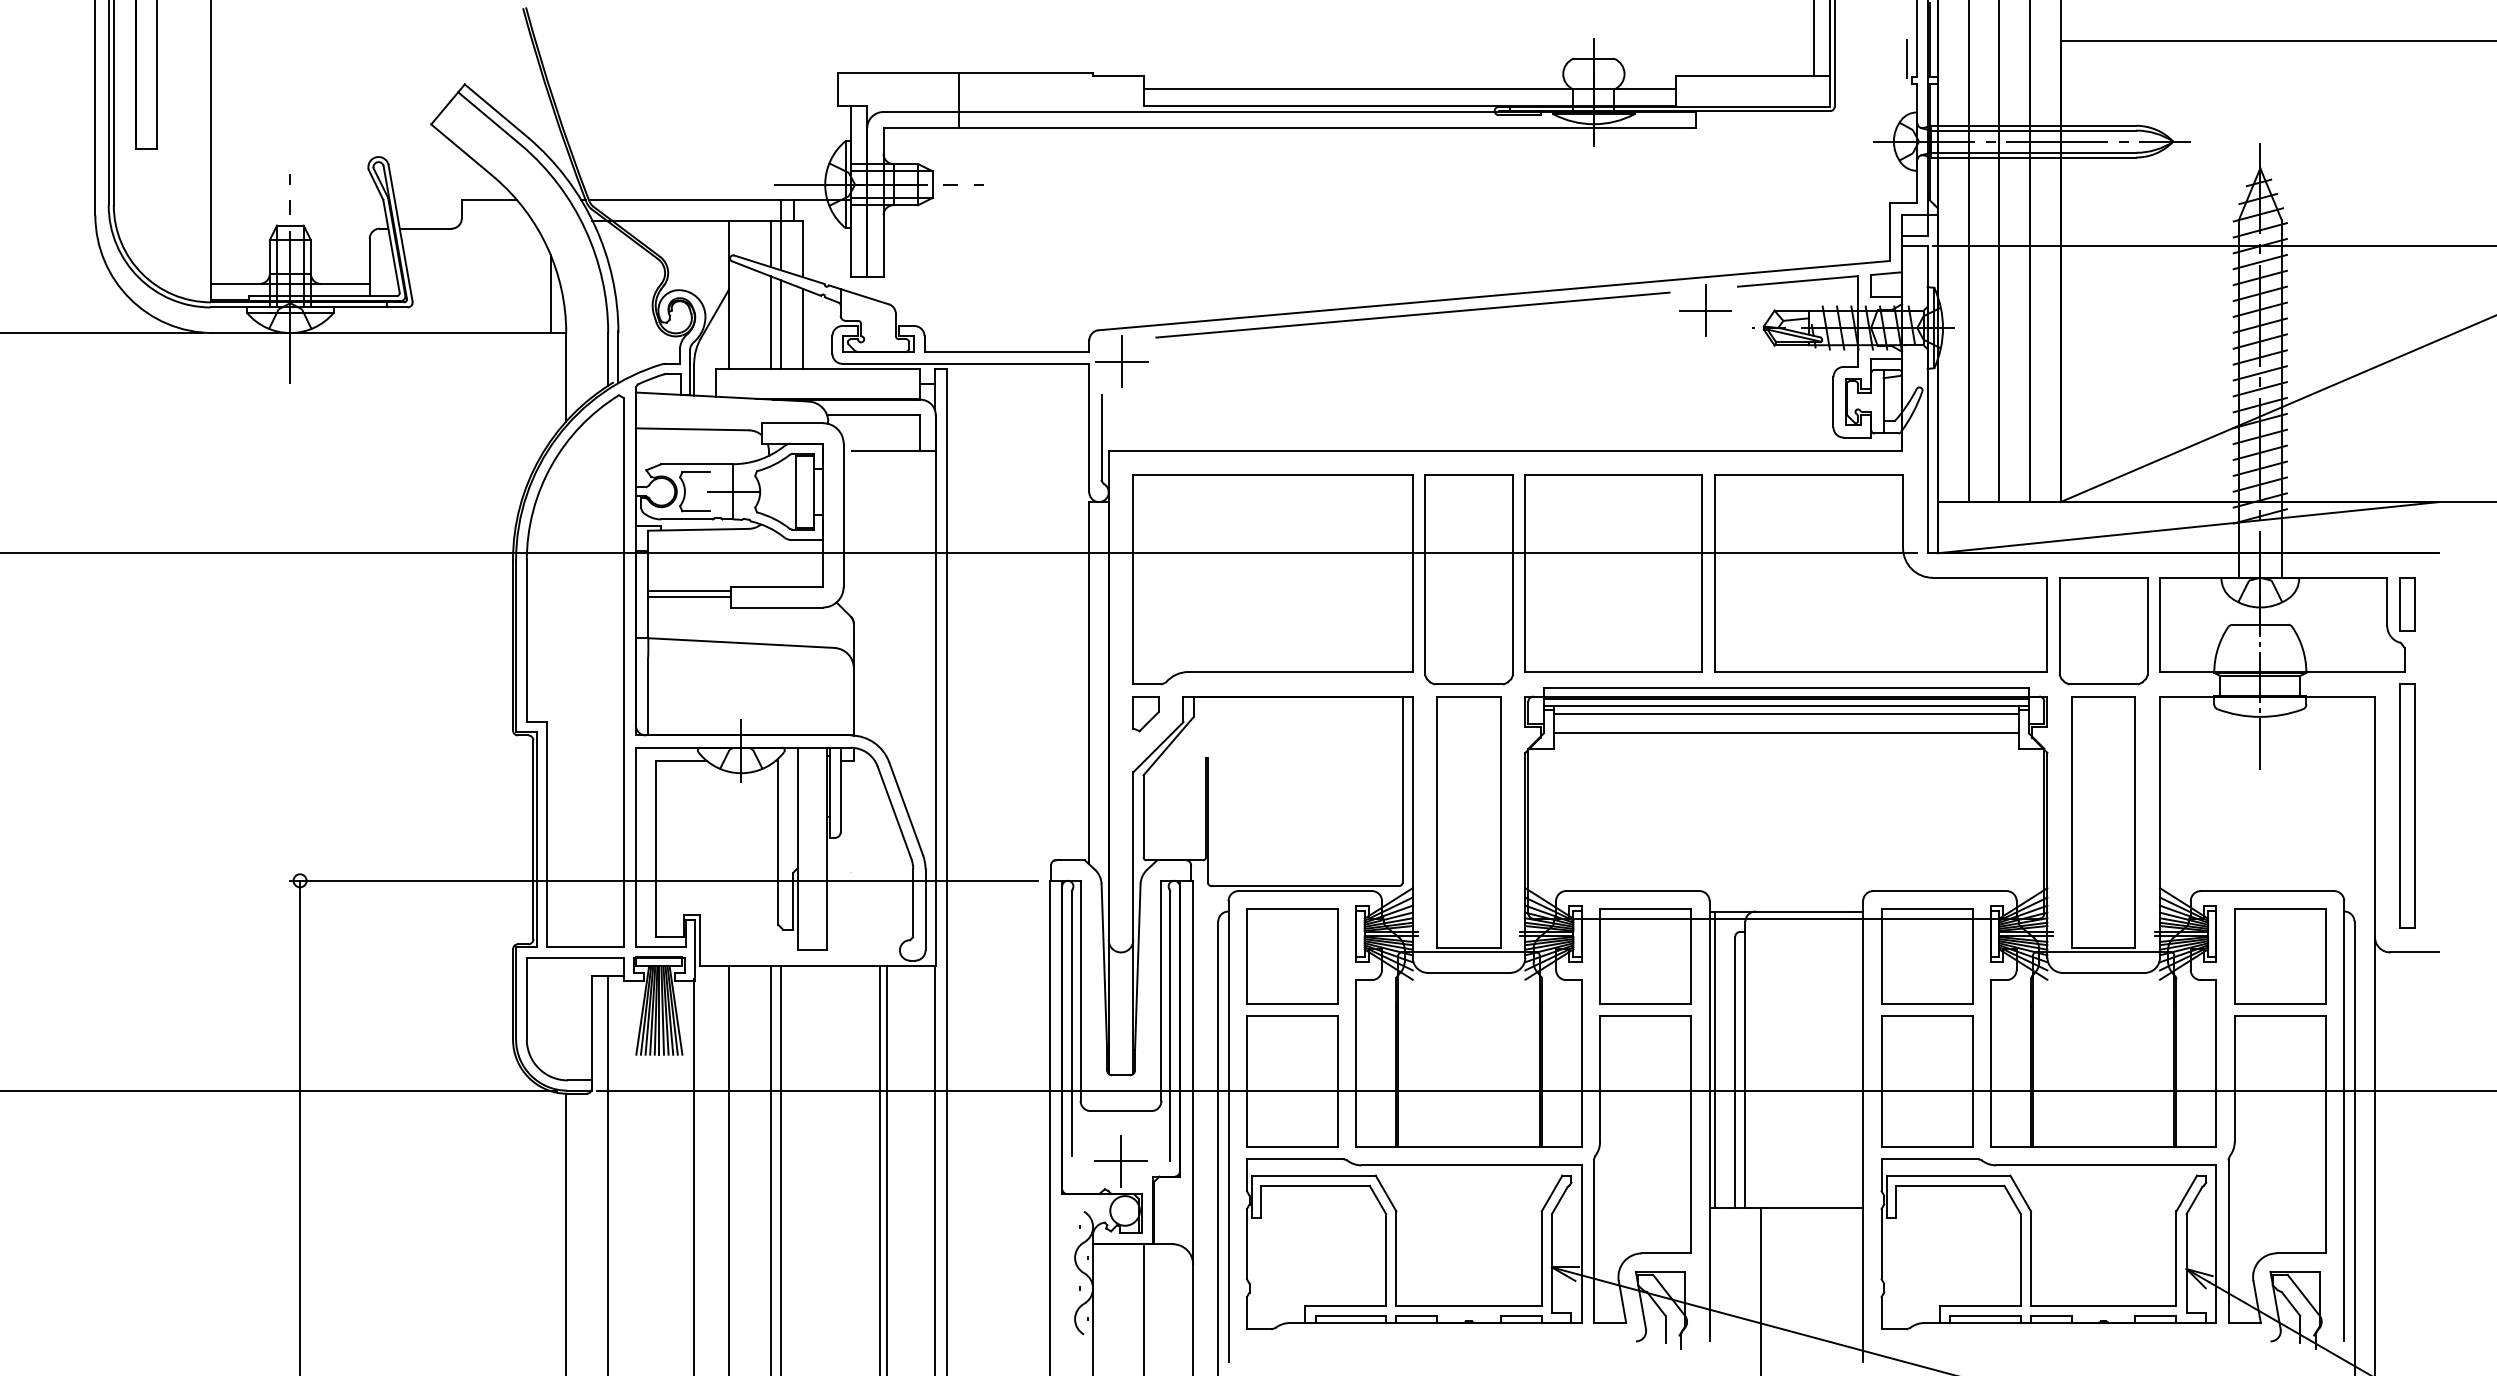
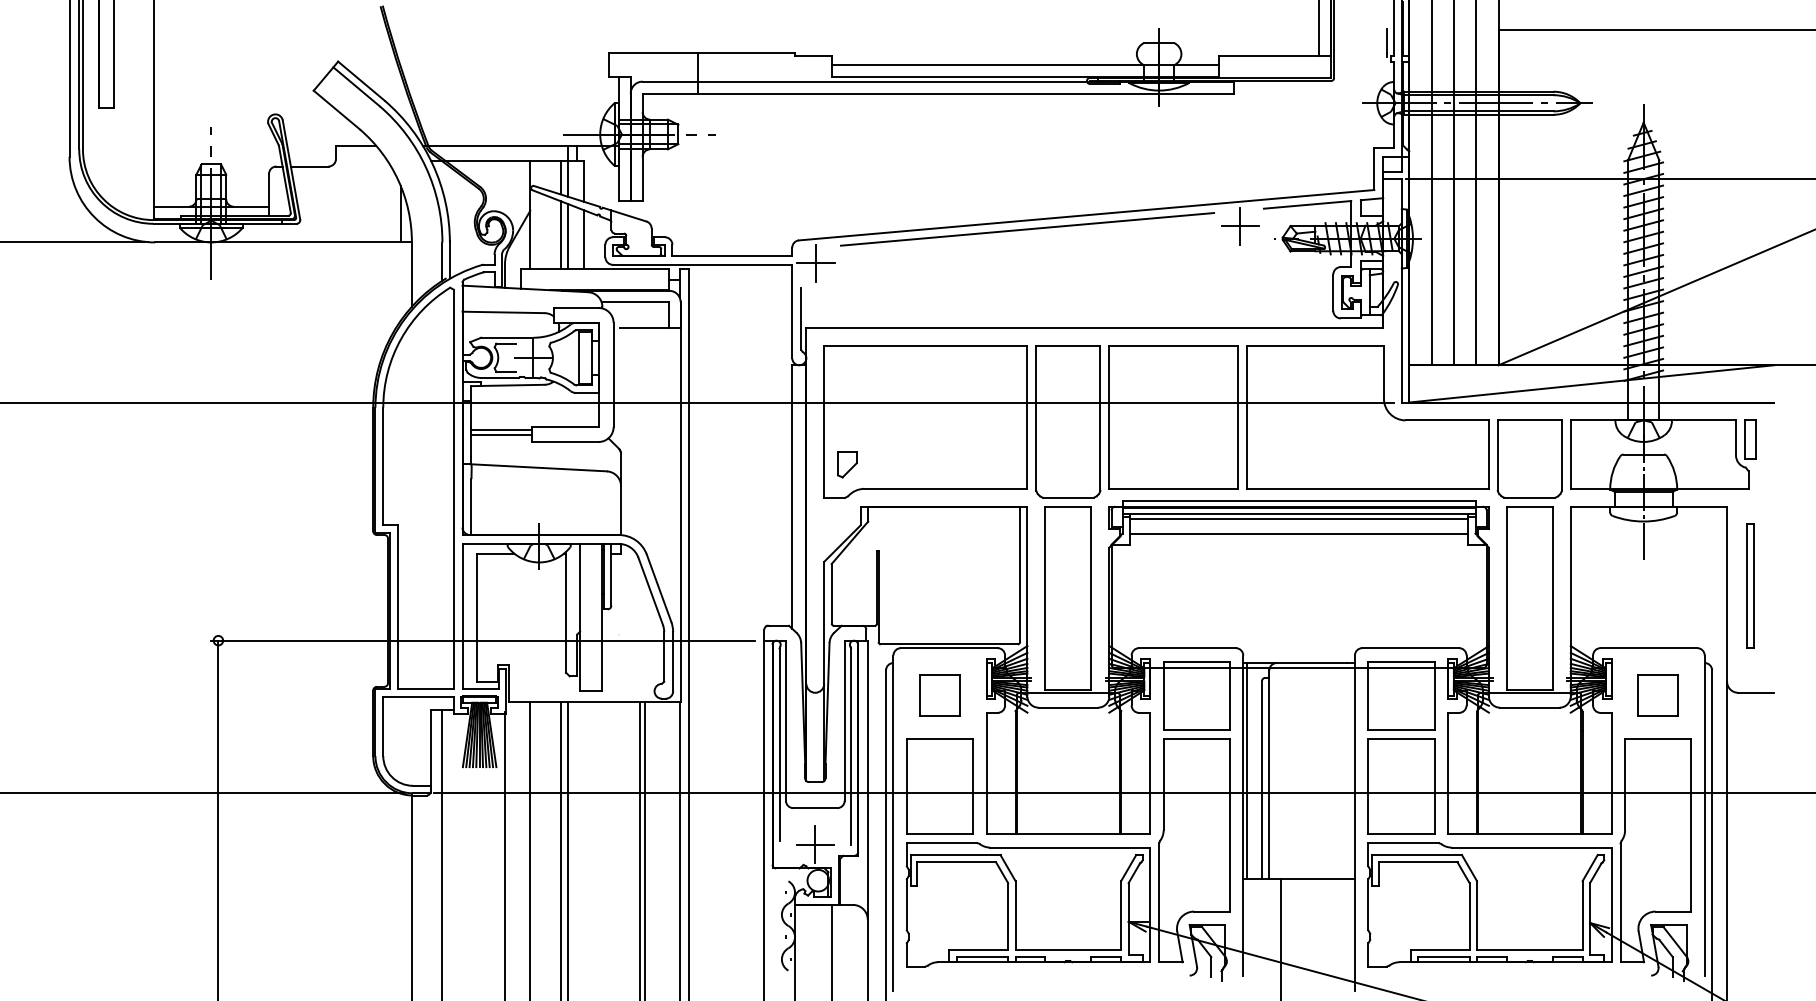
part: (1145, 714) -> (846, 465), moved
part: (2407, 805) -> (1750, 585), size x0.7
part: (1292, 956) -> (939, 695), size x0.6
part: (2280, 956) -> (1658, 695), size x0.6

